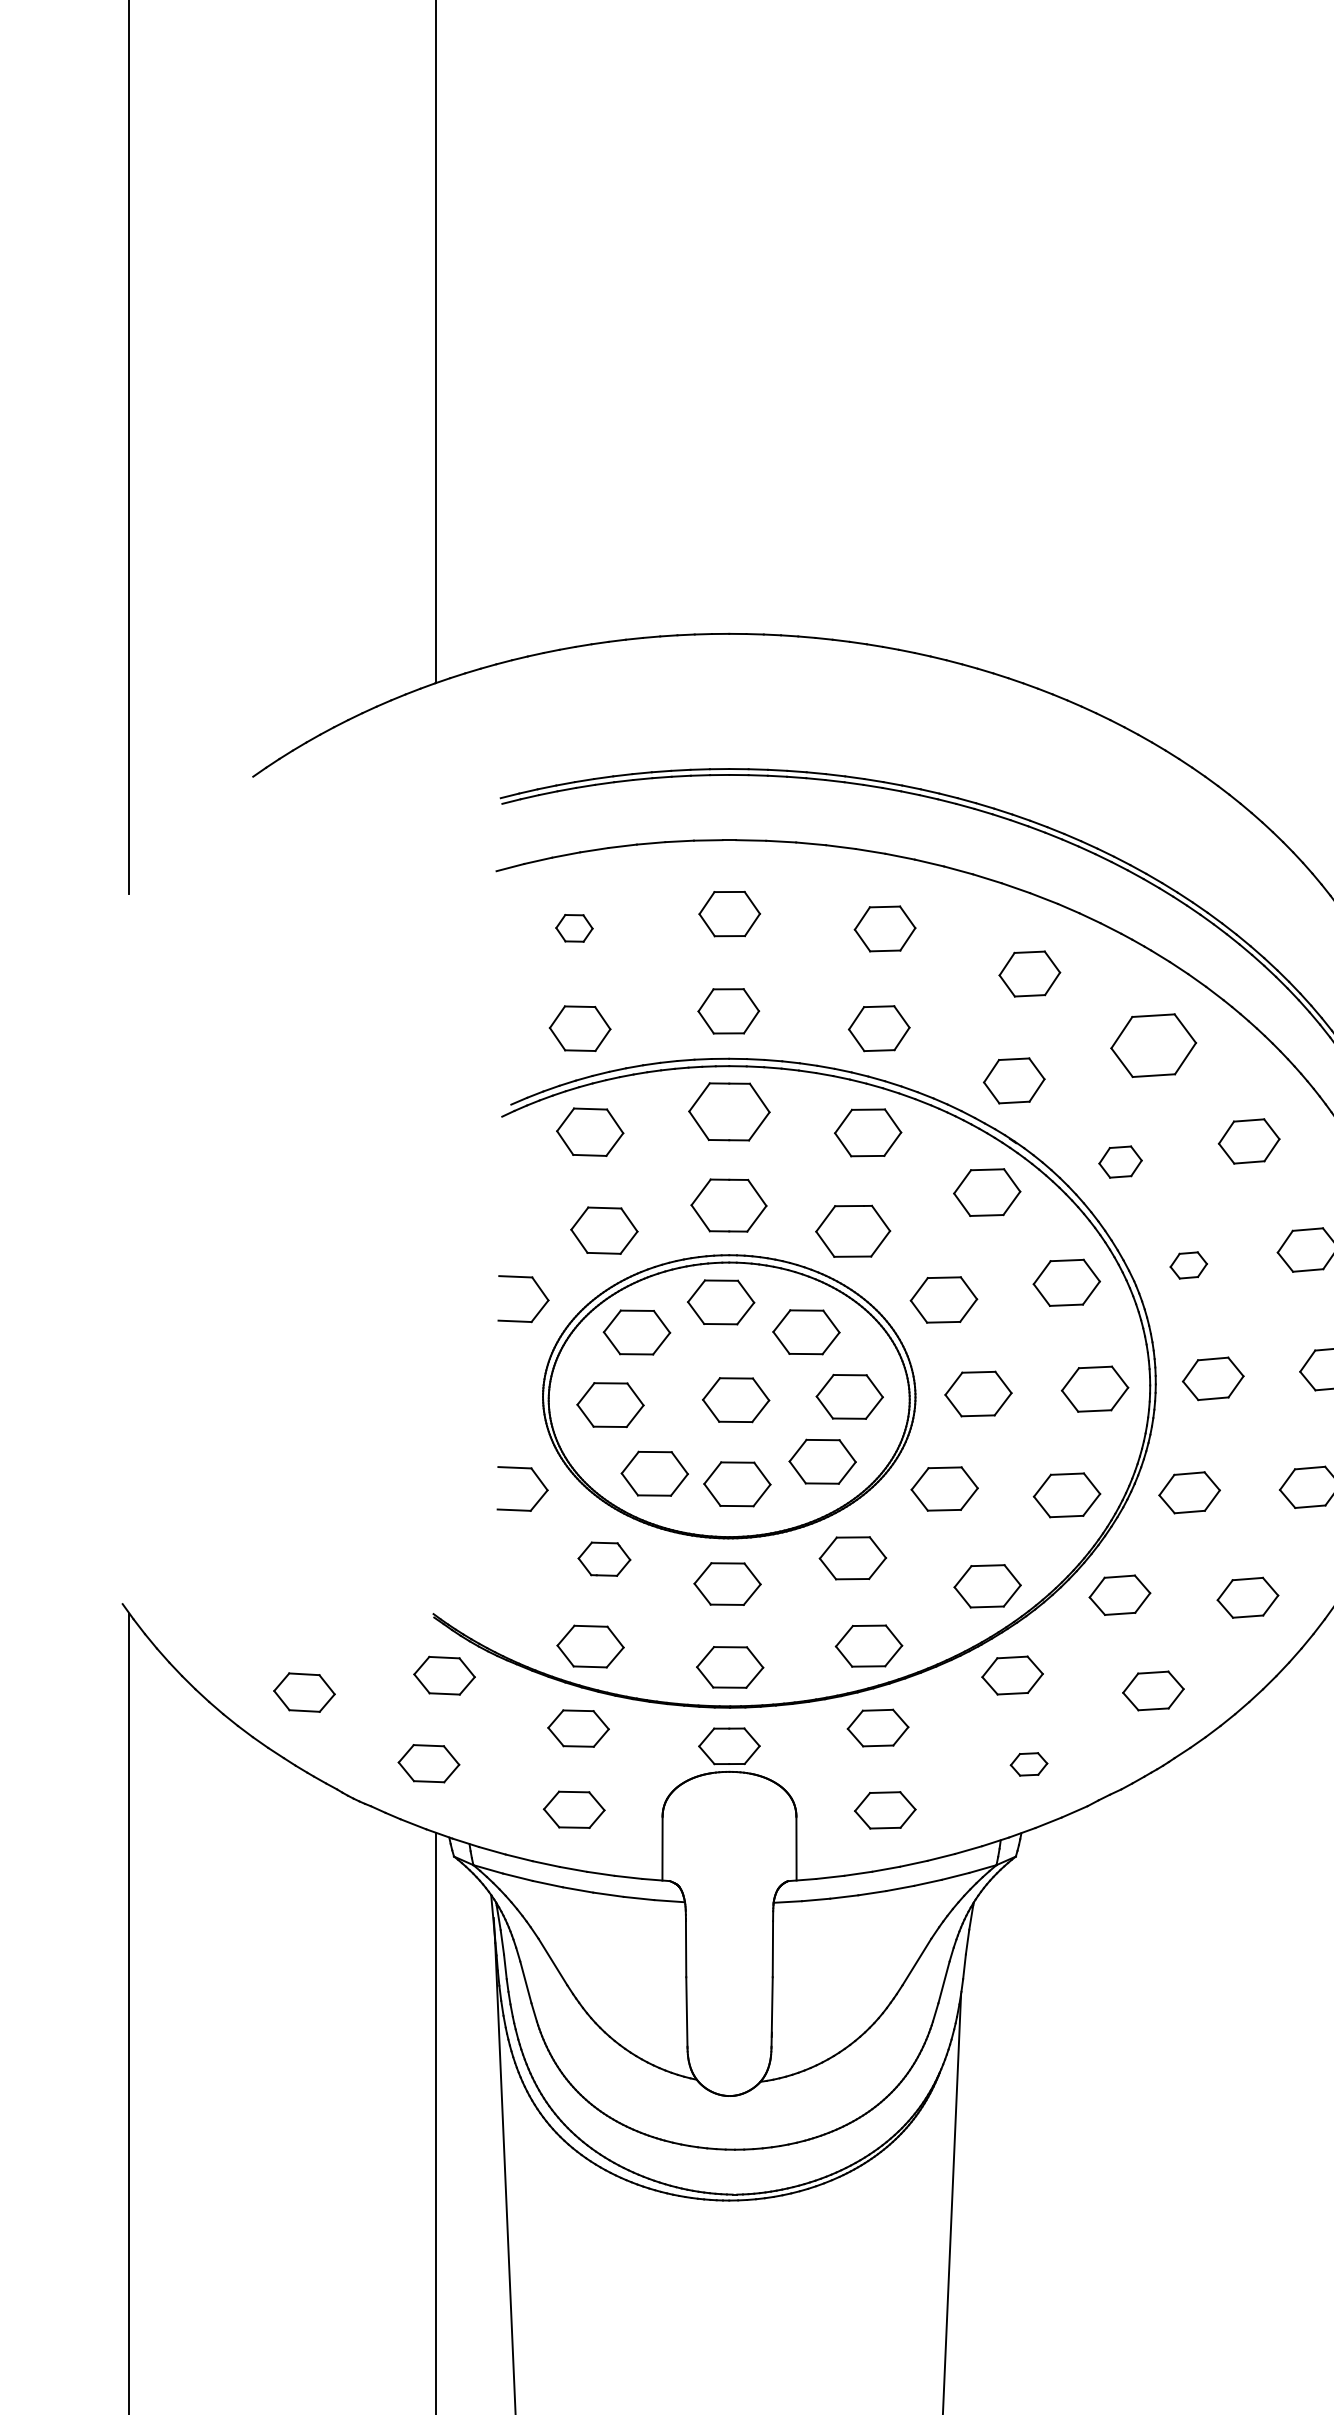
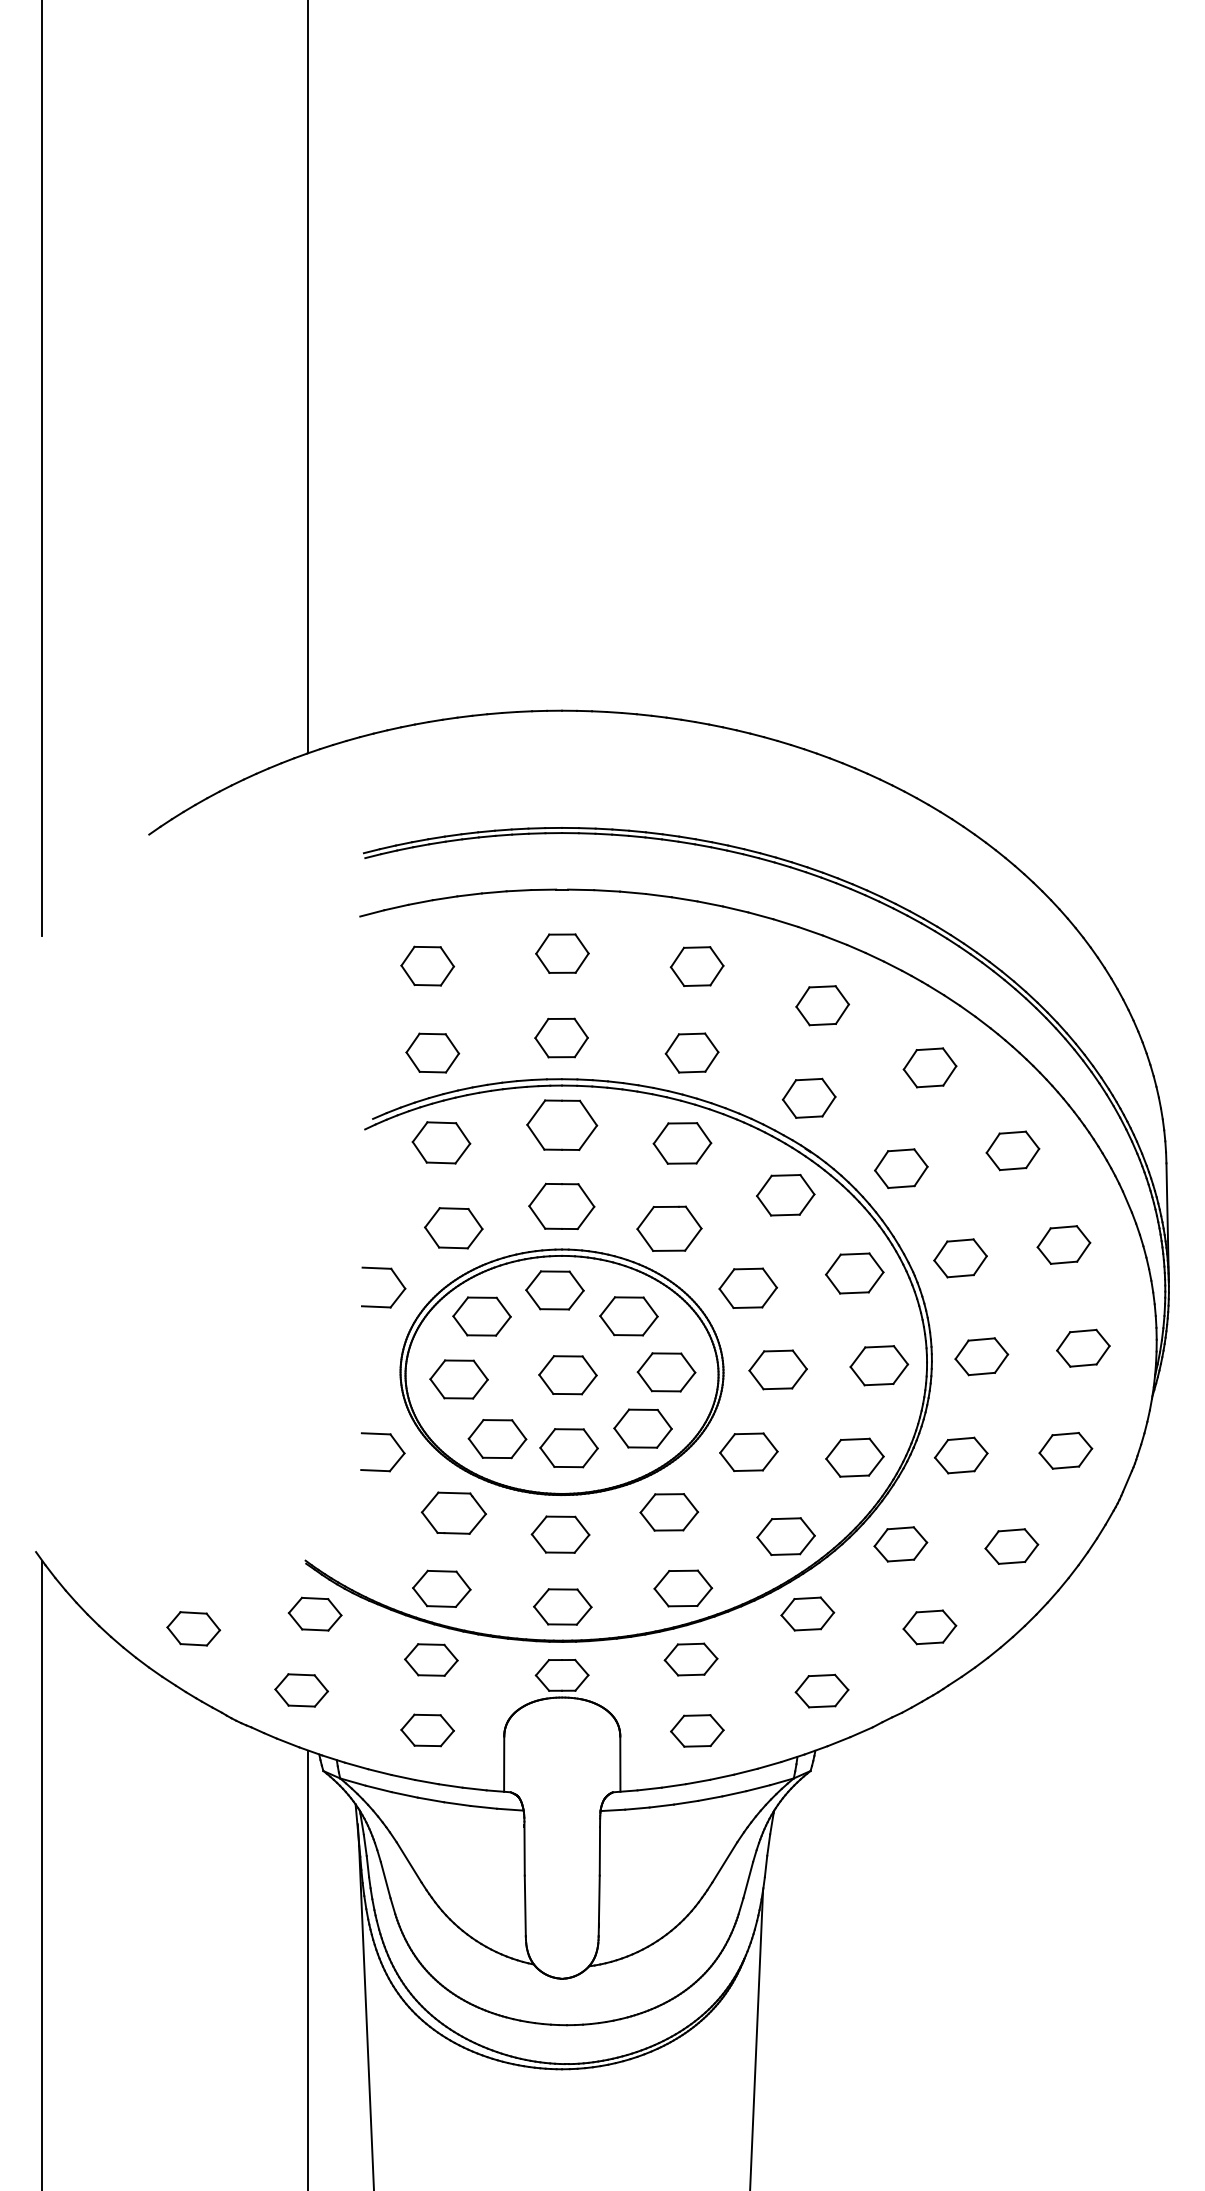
part: (574, 927) -> (427, 965), size x1.67
part: (1153, 1045) -> (929, 1067), size x0.71
part: (1120, 1161) -> (901, 1168), size x1.43
part: (1188, 1265) -> (960, 1258), size x1.67
part: (604, 1558) -> (453, 1512), size x1.43
part: (1028, 1763) -> (821, 1690), size x1.67

